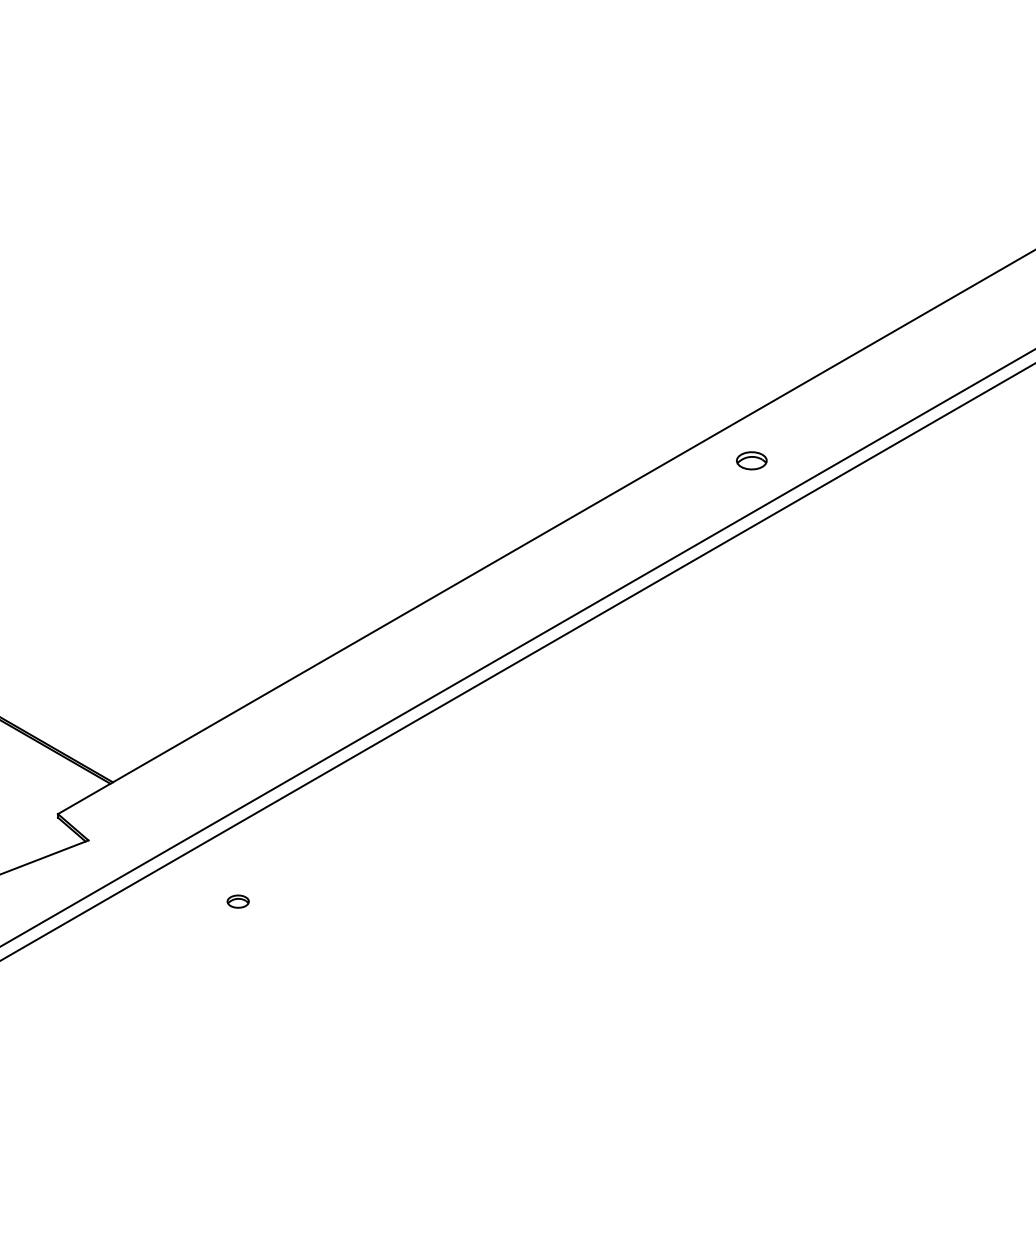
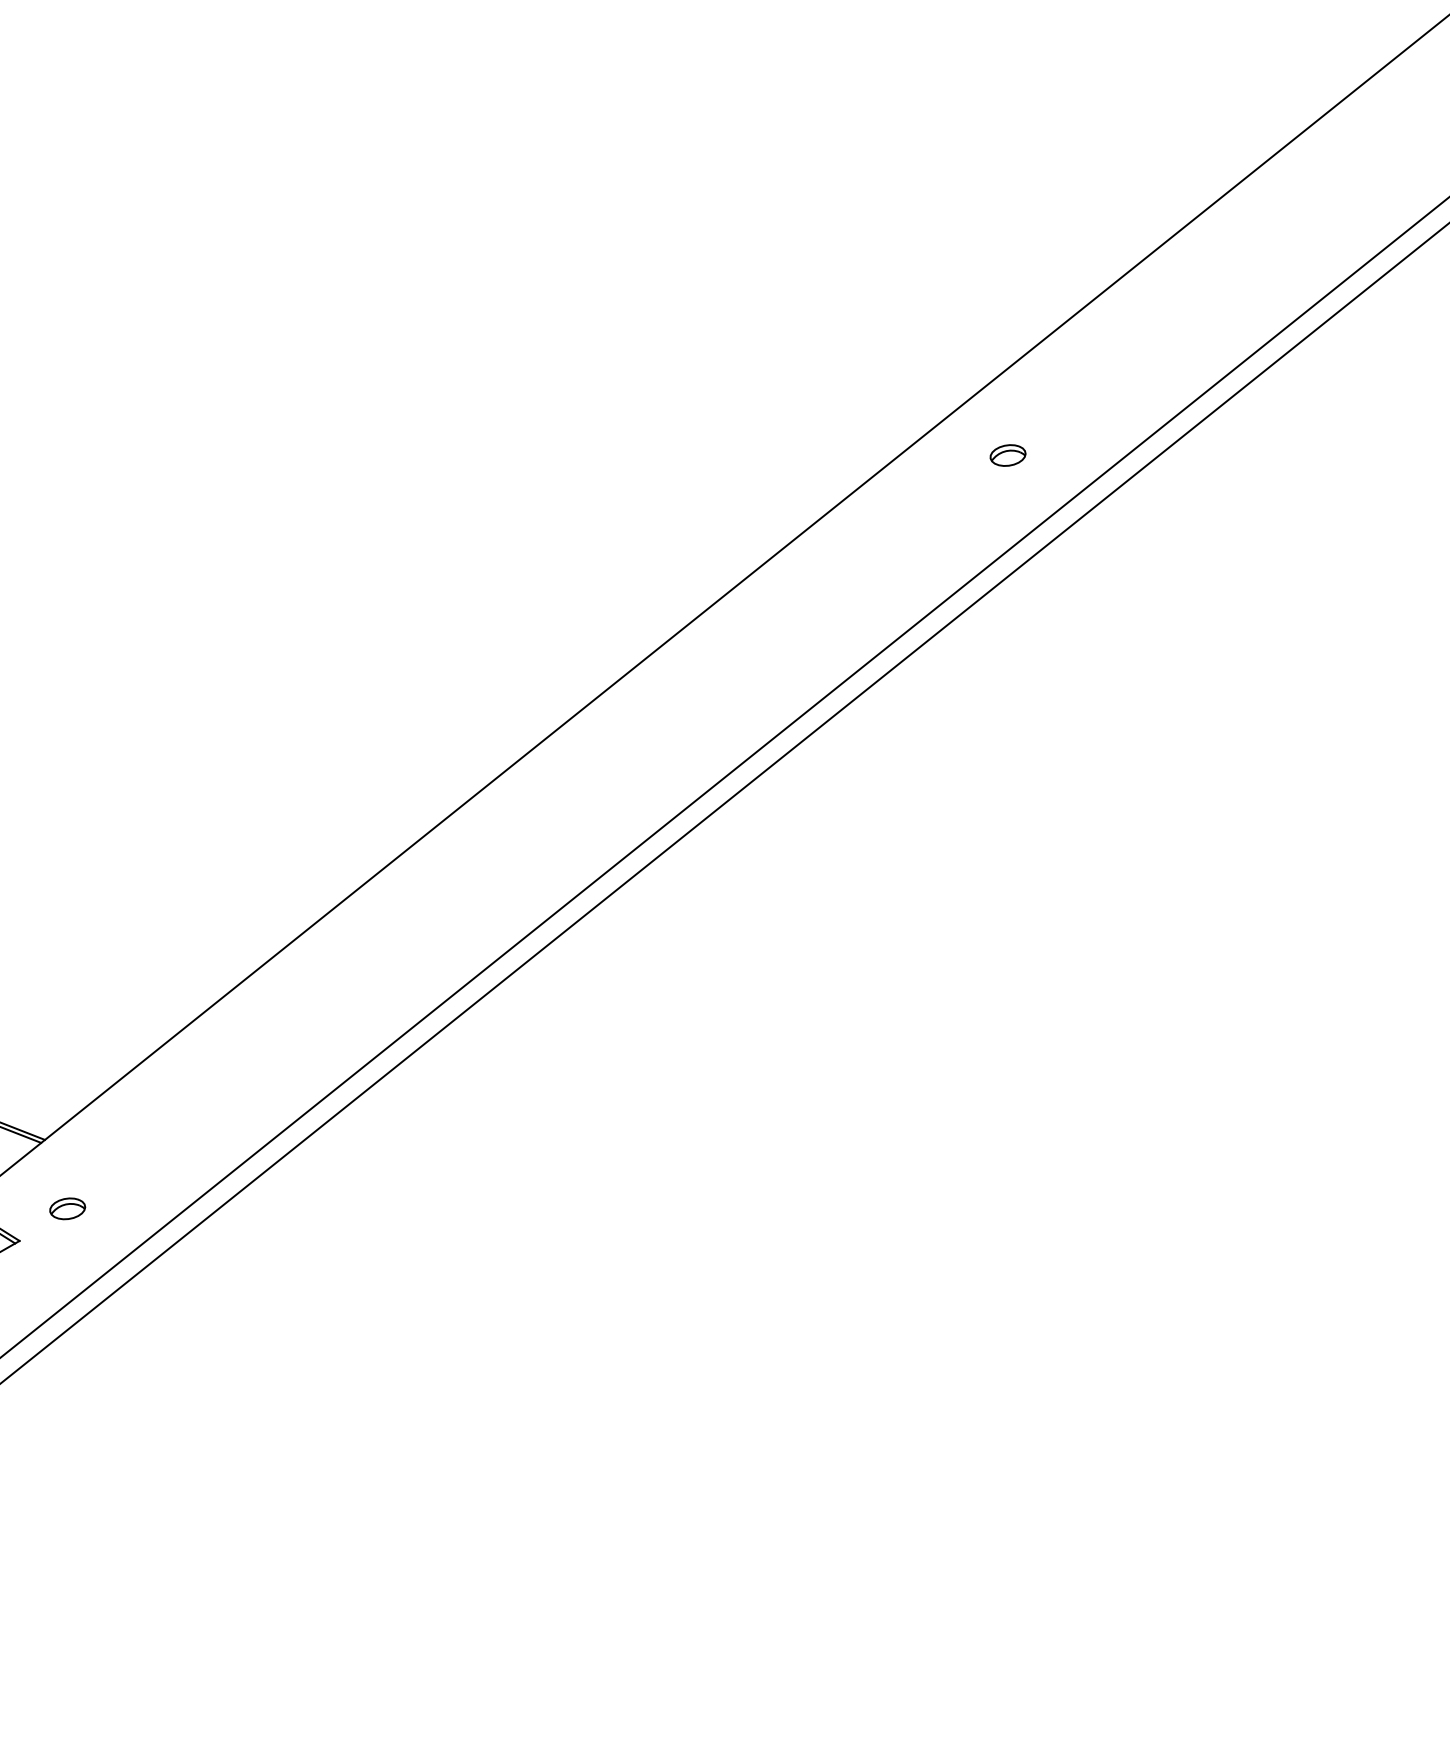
part: (751, 461) -> (1007, 456), size x0.71
part: (237, 901) -> (66, 1208), moved

